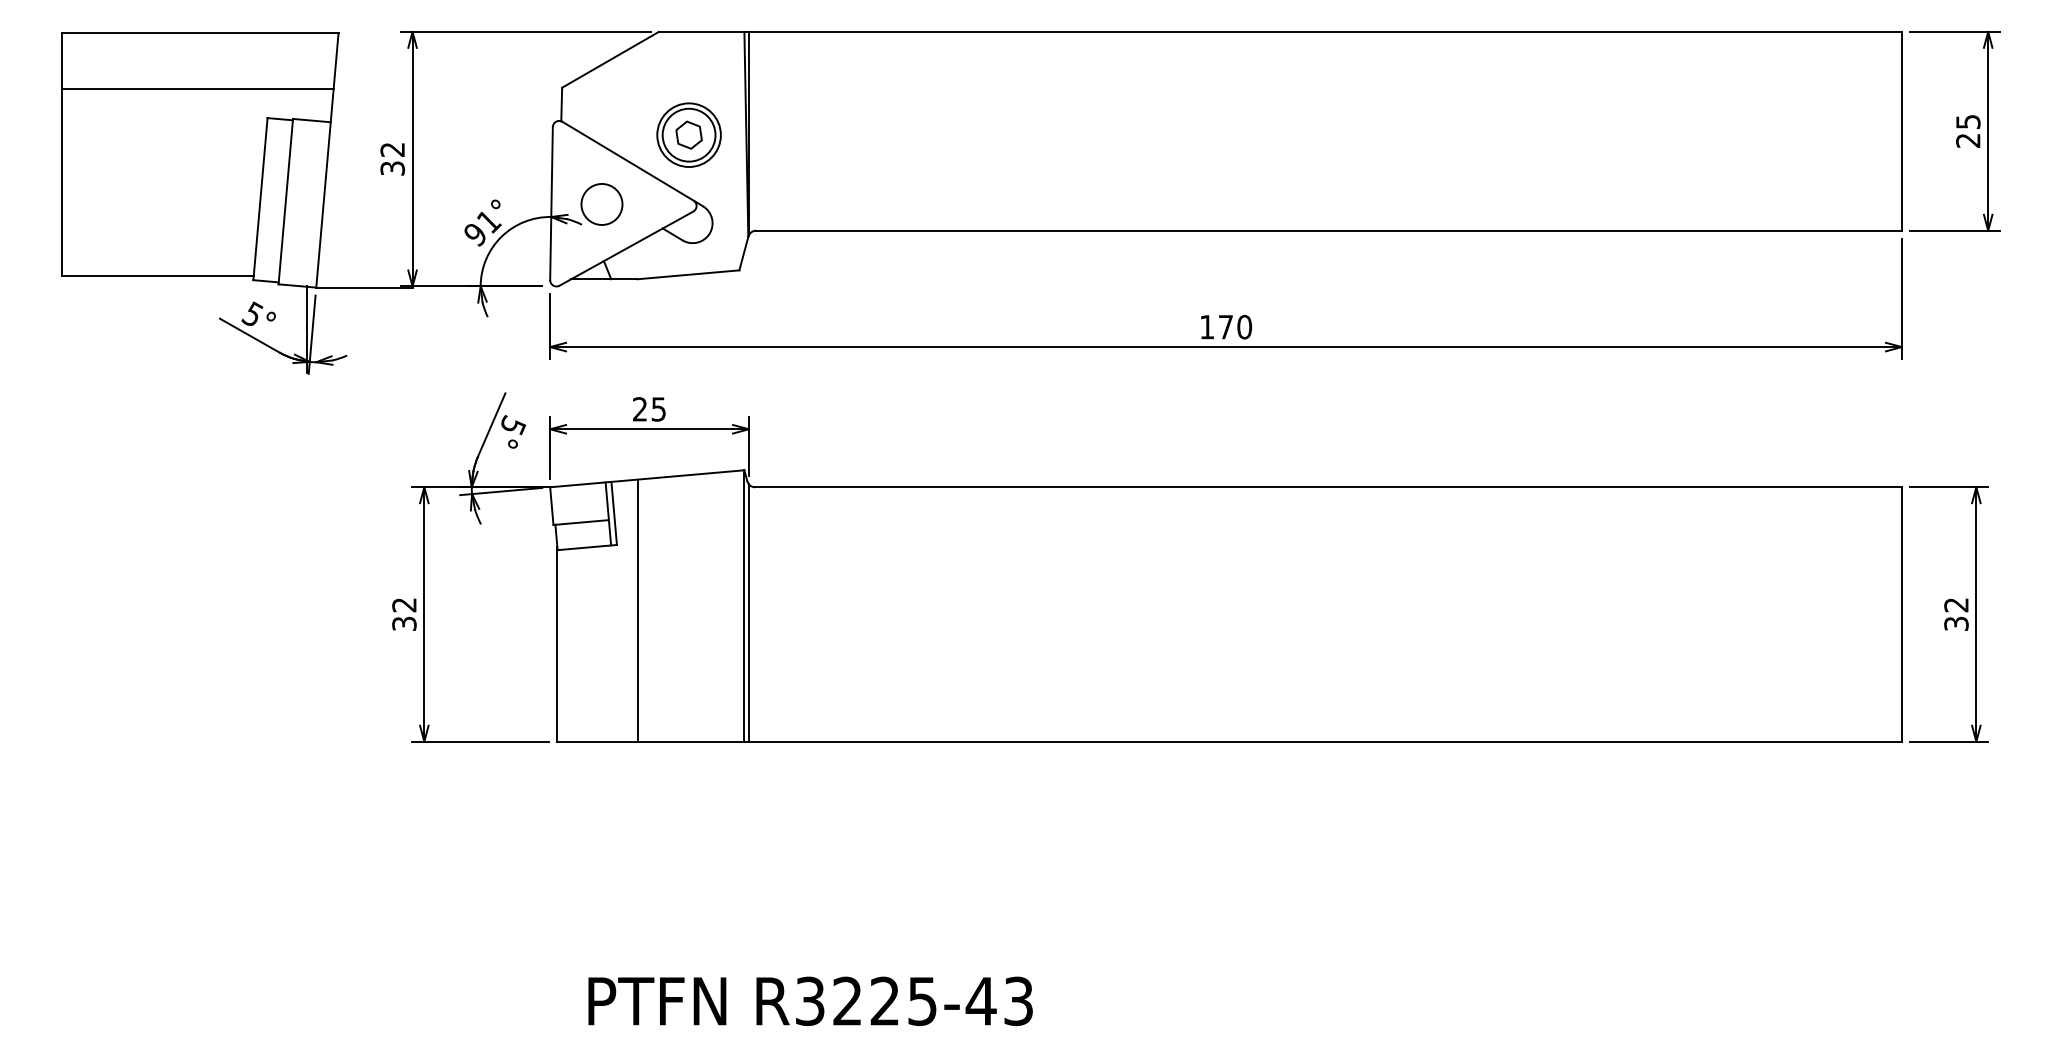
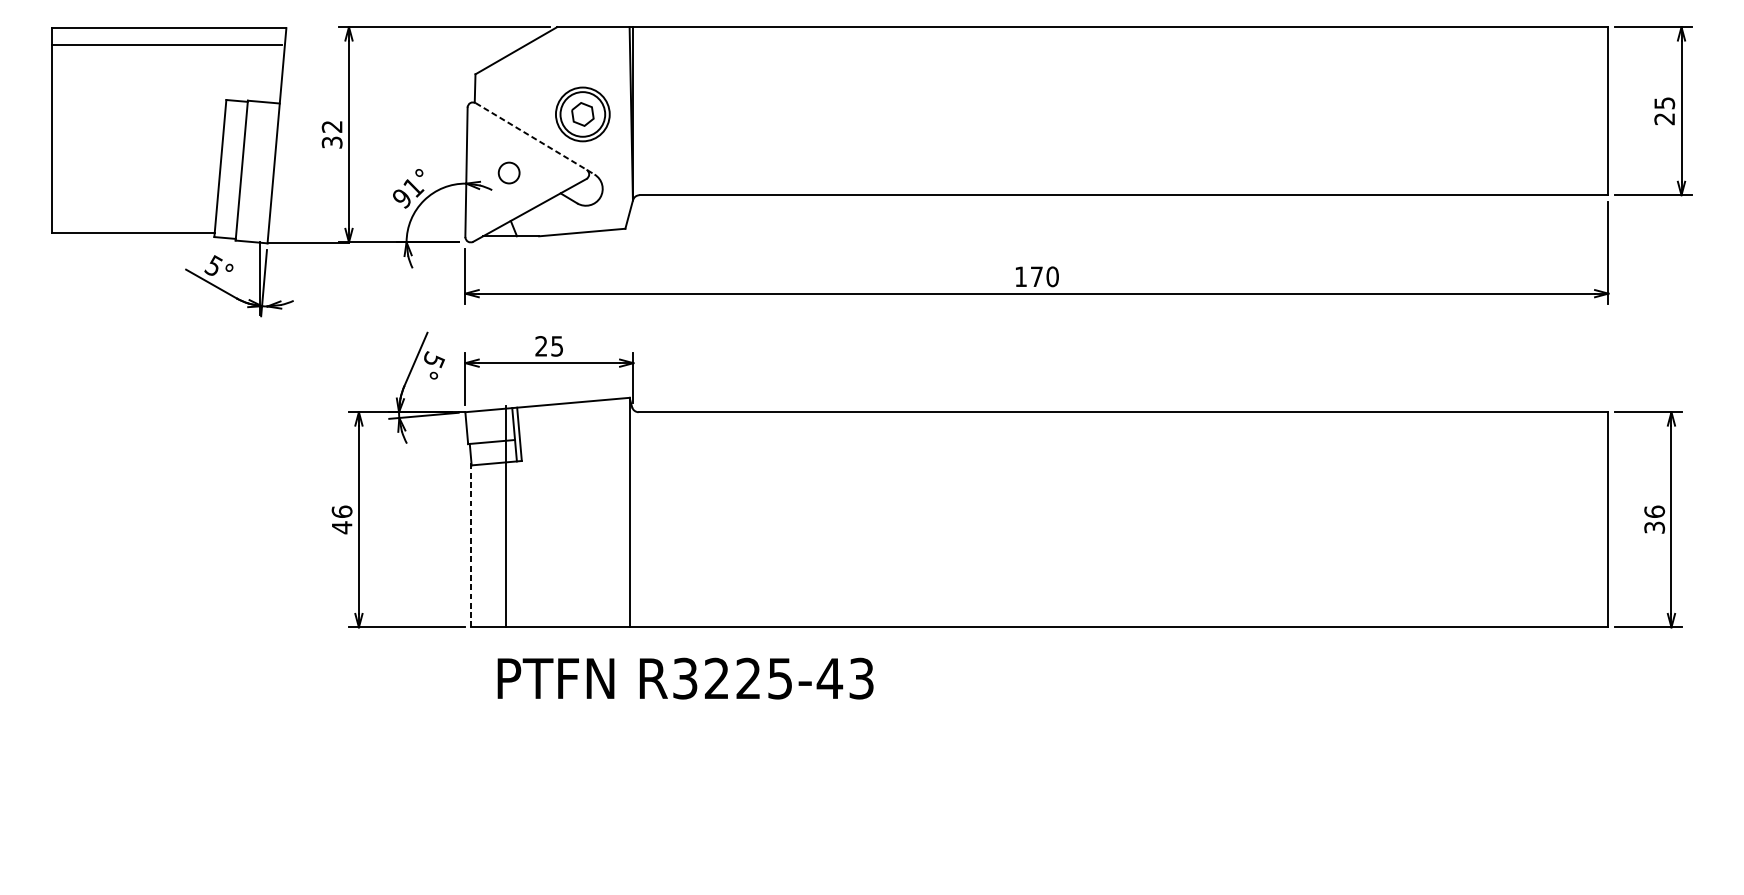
line: (197, 88) -> (167, 44), moved
line: (632, 164) -> (534, 139), solid -> dashed
circle: (601, 204) -> (508, 173), size x0.6
text: (1956, 604) -> (1654, 511), 32 -> 36
line: (637, 610) -> (506, 516), moved
line: (748, 612) -> (633, 518), removed
text: (404, 614) -> (342, 519), 32 -> 46
line: (557, 644) -> (471, 545), solid -> dashed
text: (810, 1000) -> (685, 677), moved

